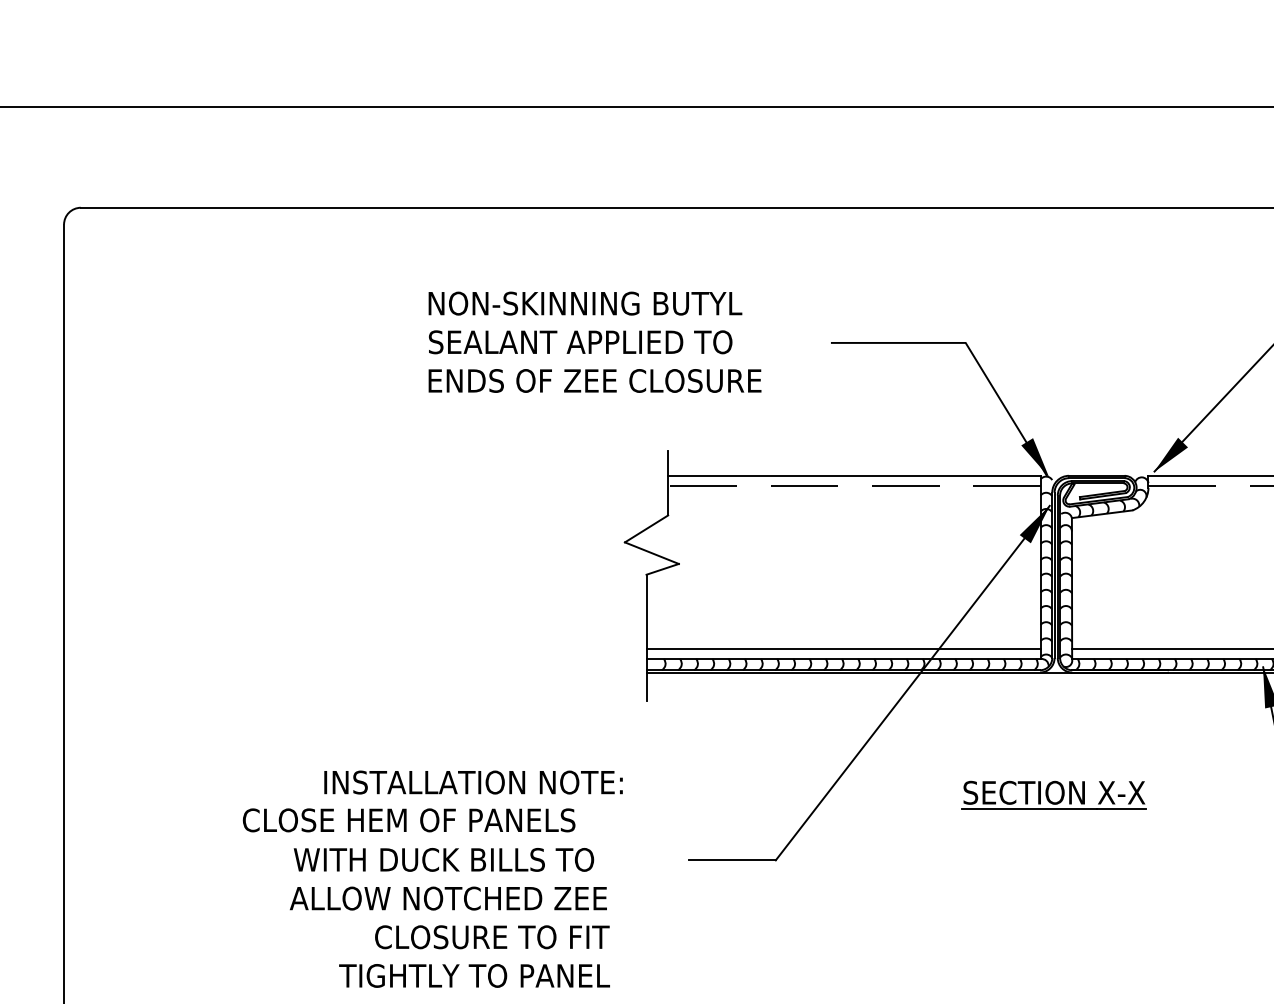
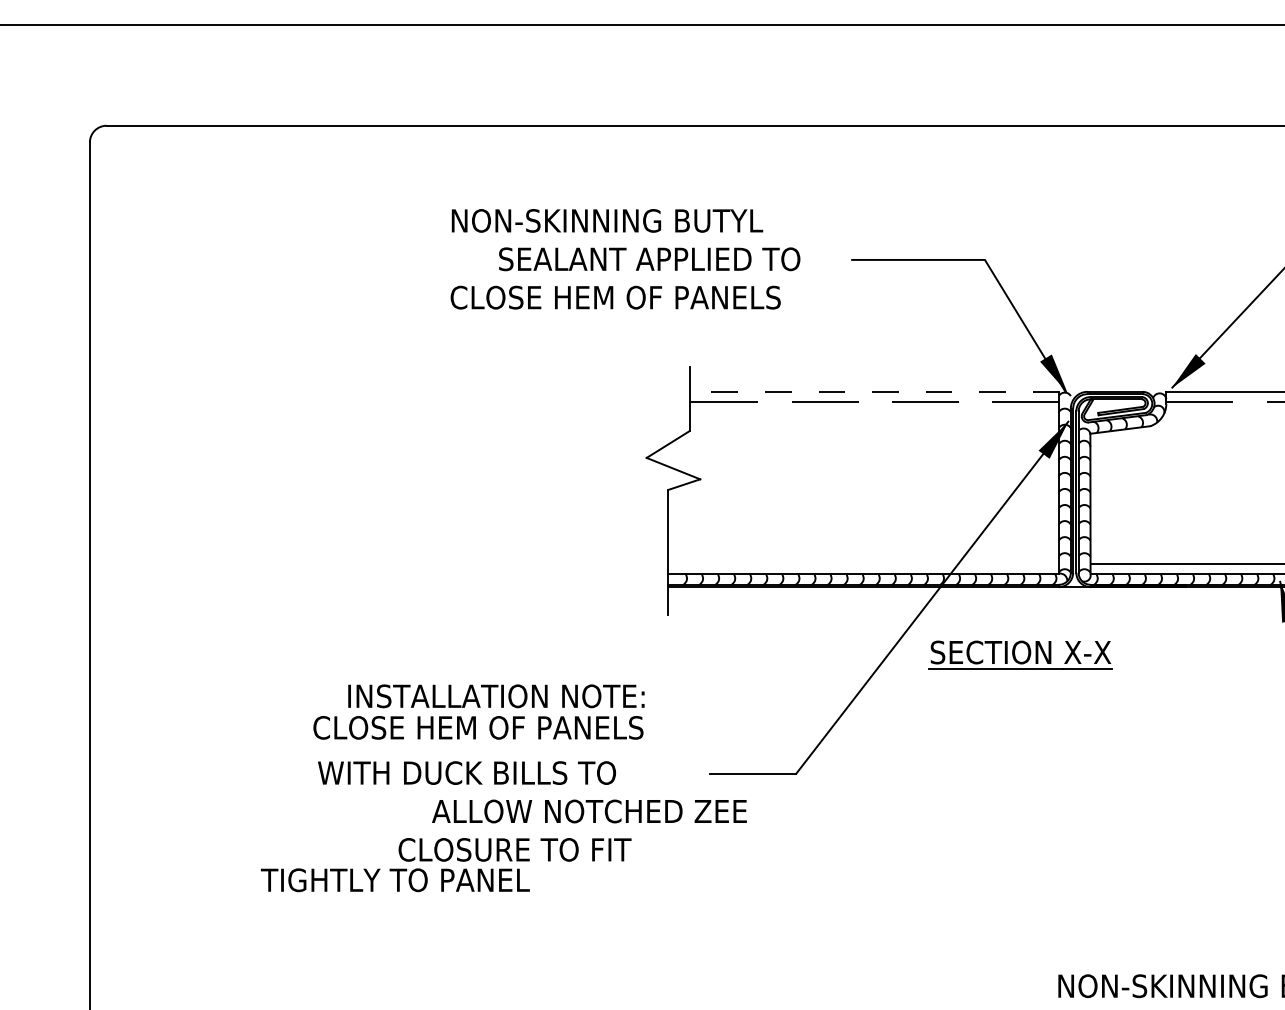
text: (580, 342) -> (649, 259), moved
text: (594, 380) -> (616, 297), ENDS OF ZEE CLOSURE -> CLOSE HEM OF PANELS
line: (854, 476) -> (874, 392), solid -> dashed
line: (843, 648) -> (863, 563), removed
part: (1053, 794) -> (1020, 654), moved
text: (409, 820) -> (478, 727), moved
text: (448, 898) -> (589, 811), moved
text: (474, 976) -> (395, 880), moved

